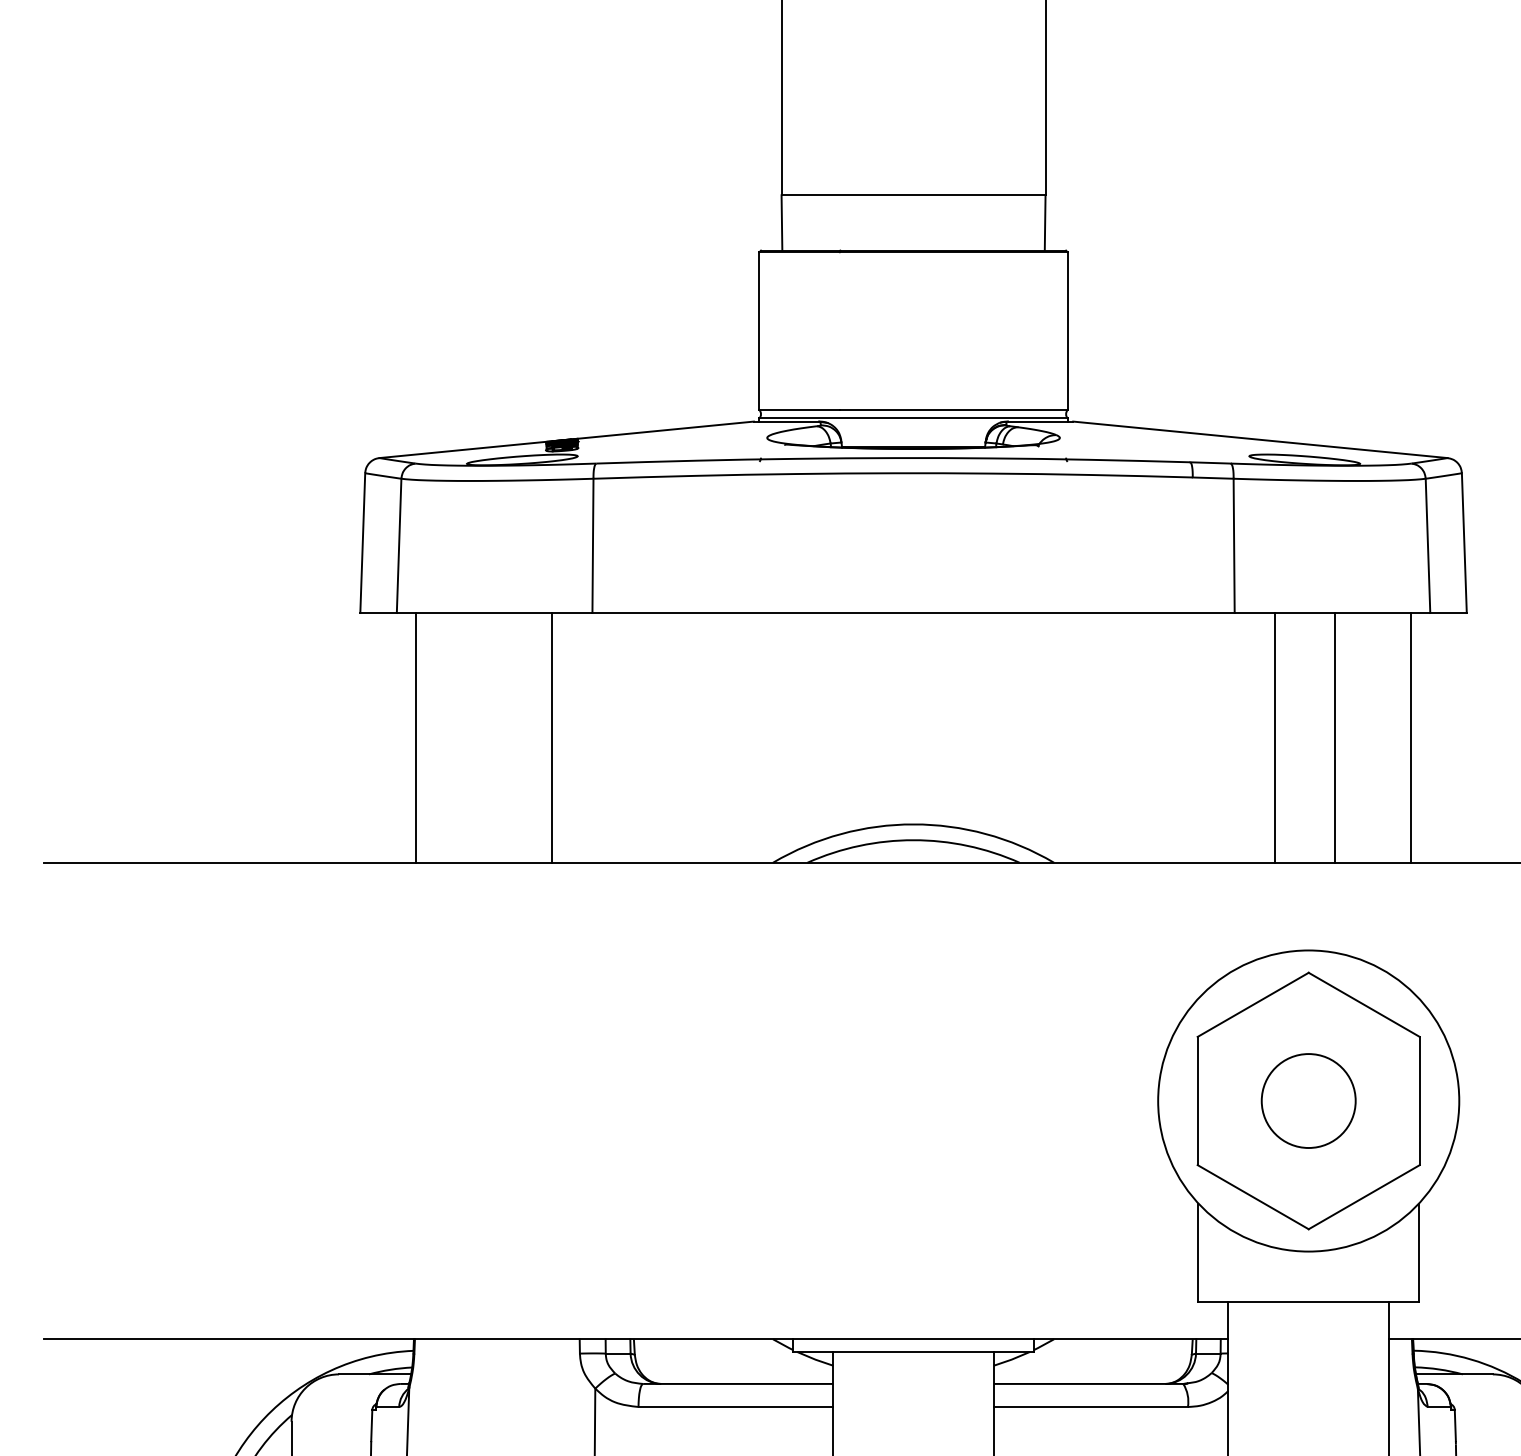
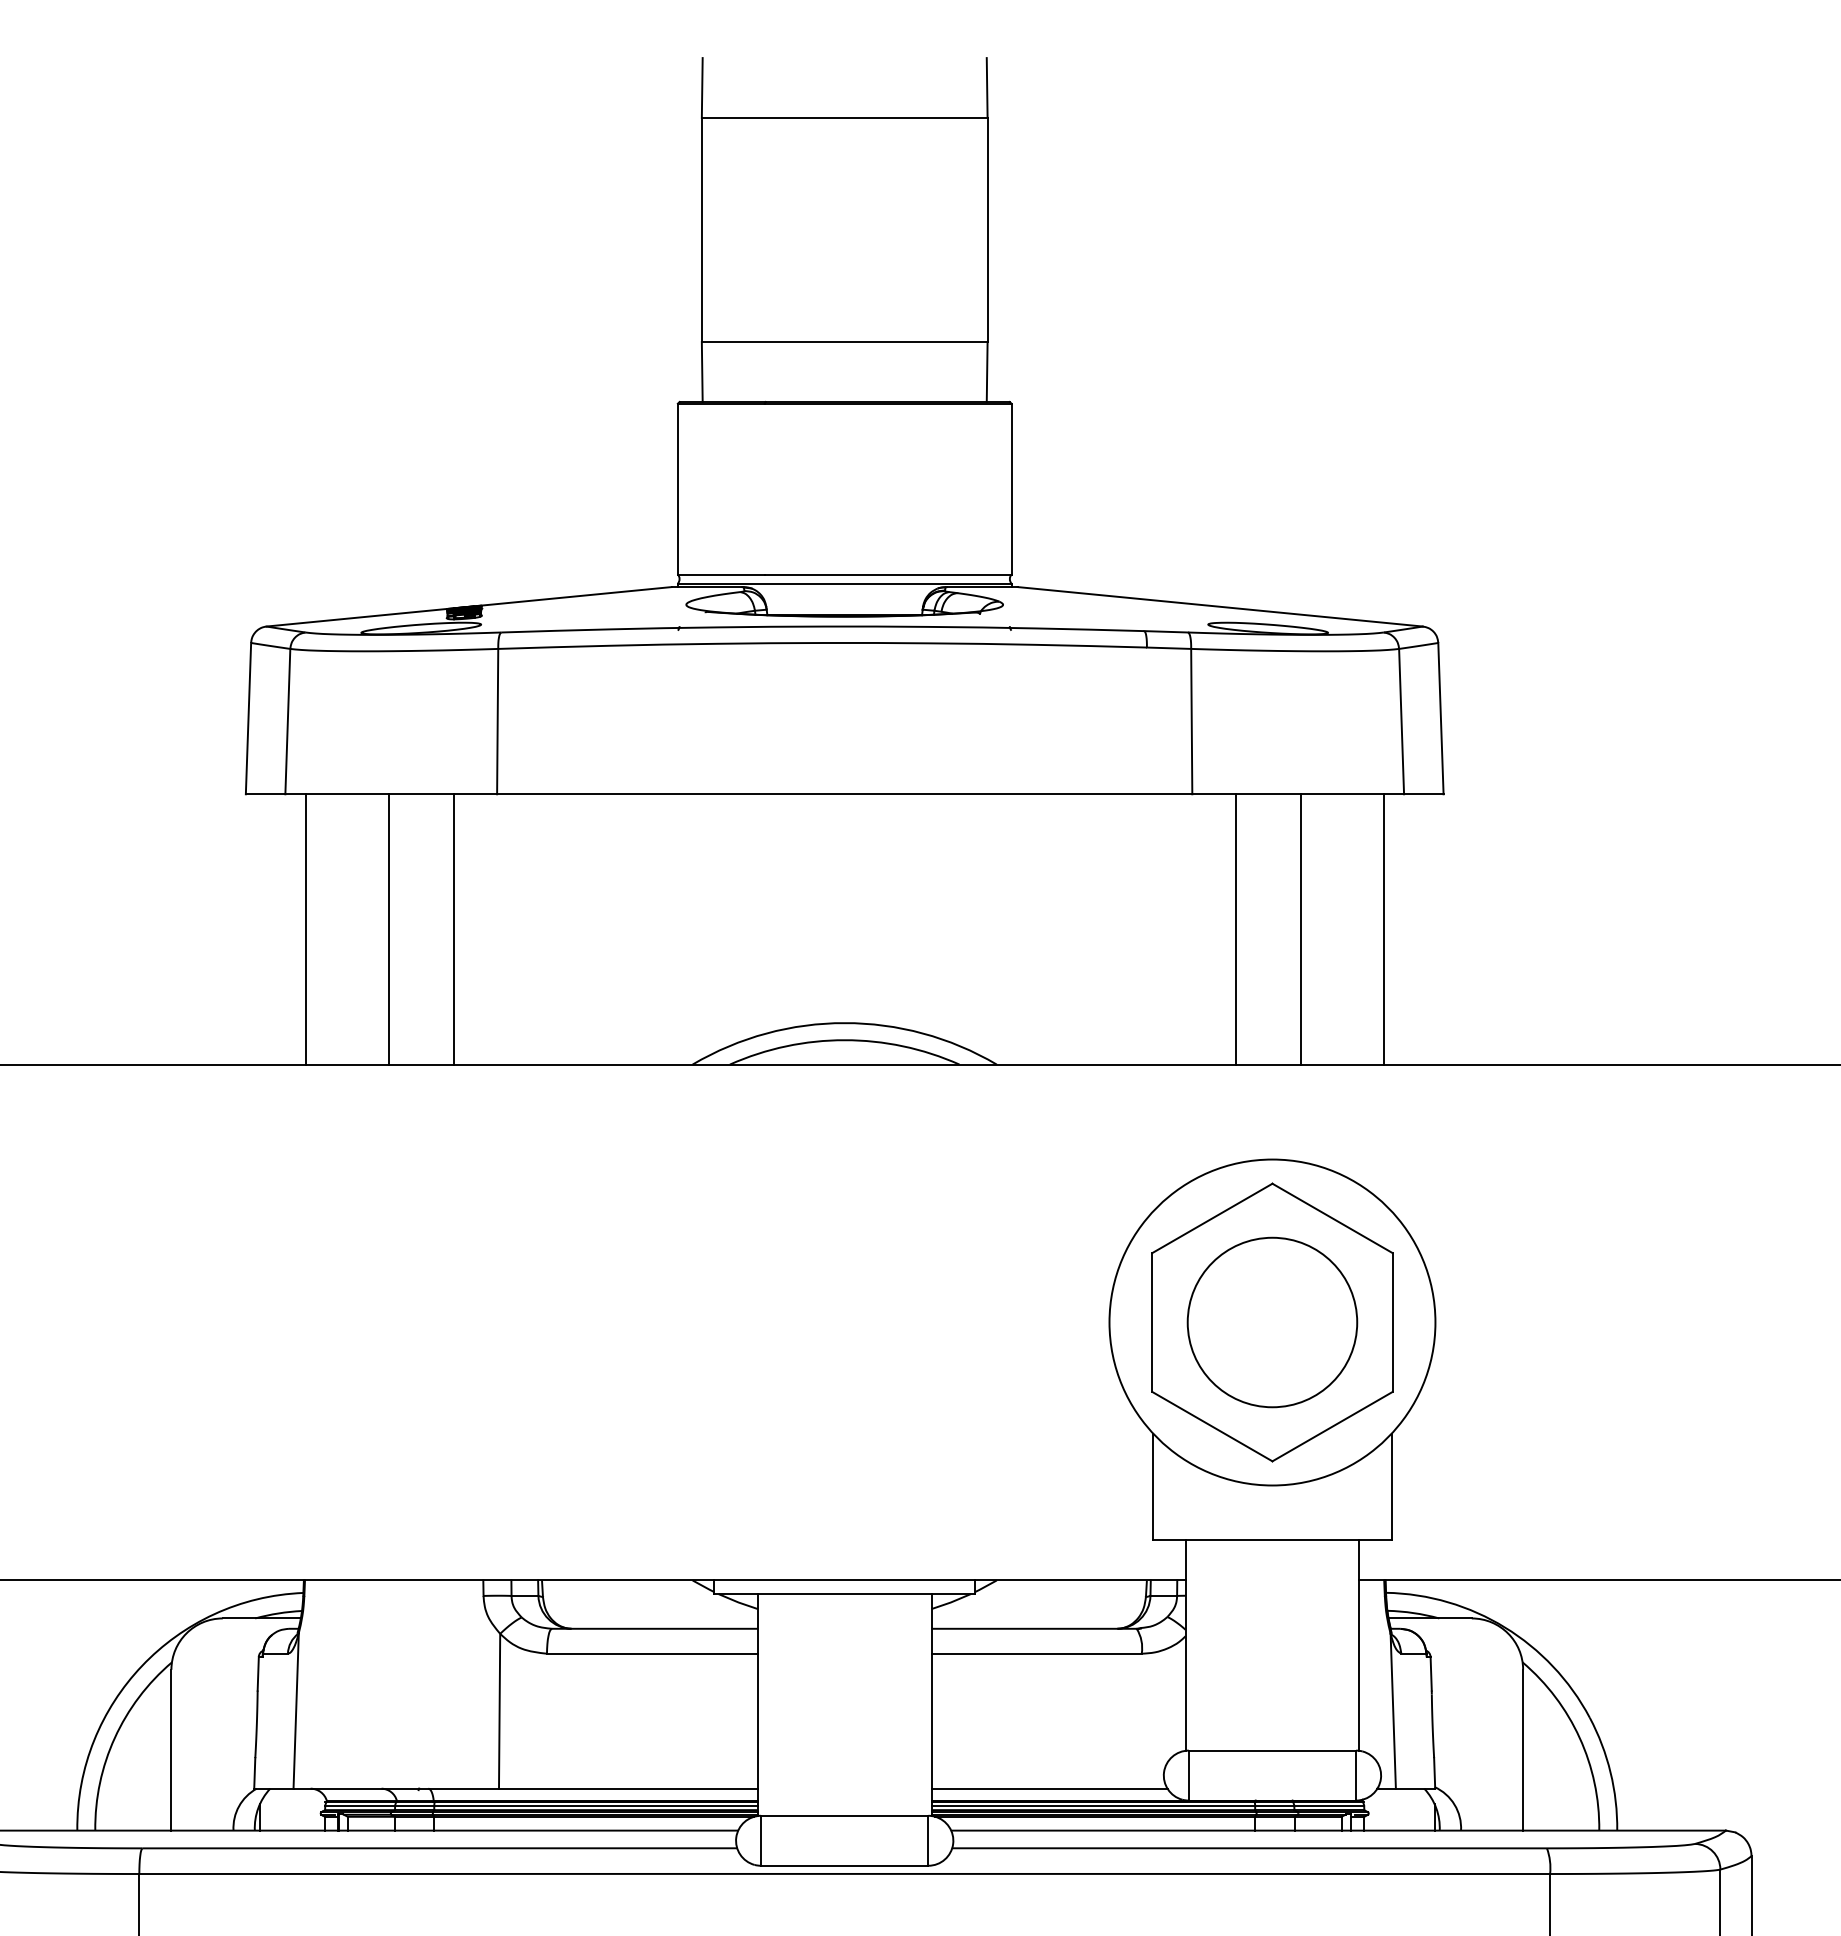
line: (492, 737) -> (388, 929), added
circle: (1308, 1101) -> (1272, 1322), size x1.67

